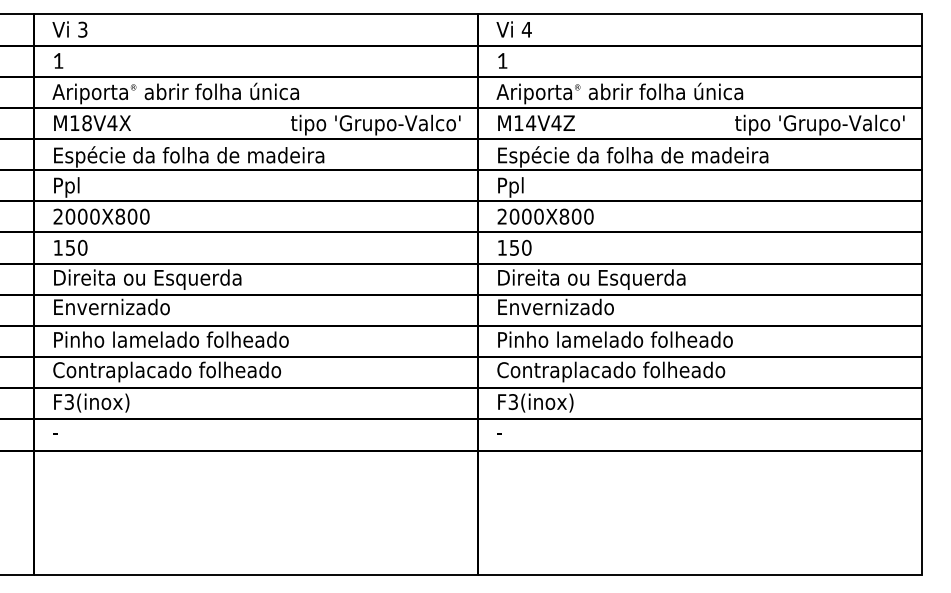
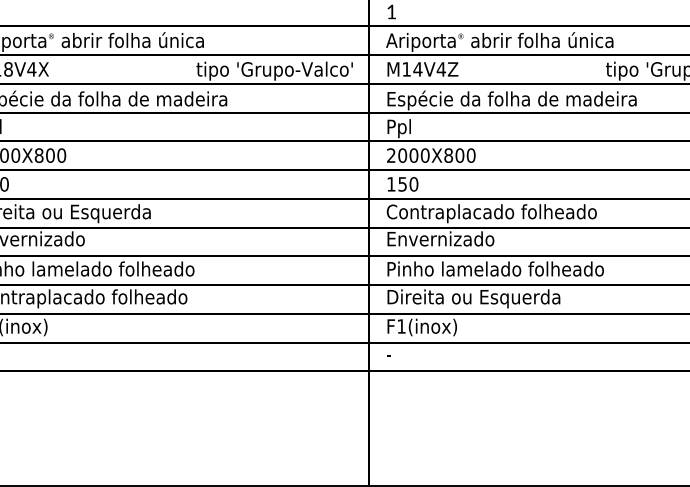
text: (611, 279) -> (492, 213), Direita ou Esquerda -> Contraplacado folheado
text: (611, 371) -> (492, 298), Contraplacado folheado -> Direita ou Esquerda
text: (512, 402) -> (400, 326), F3(inox) -> F1(inox)

